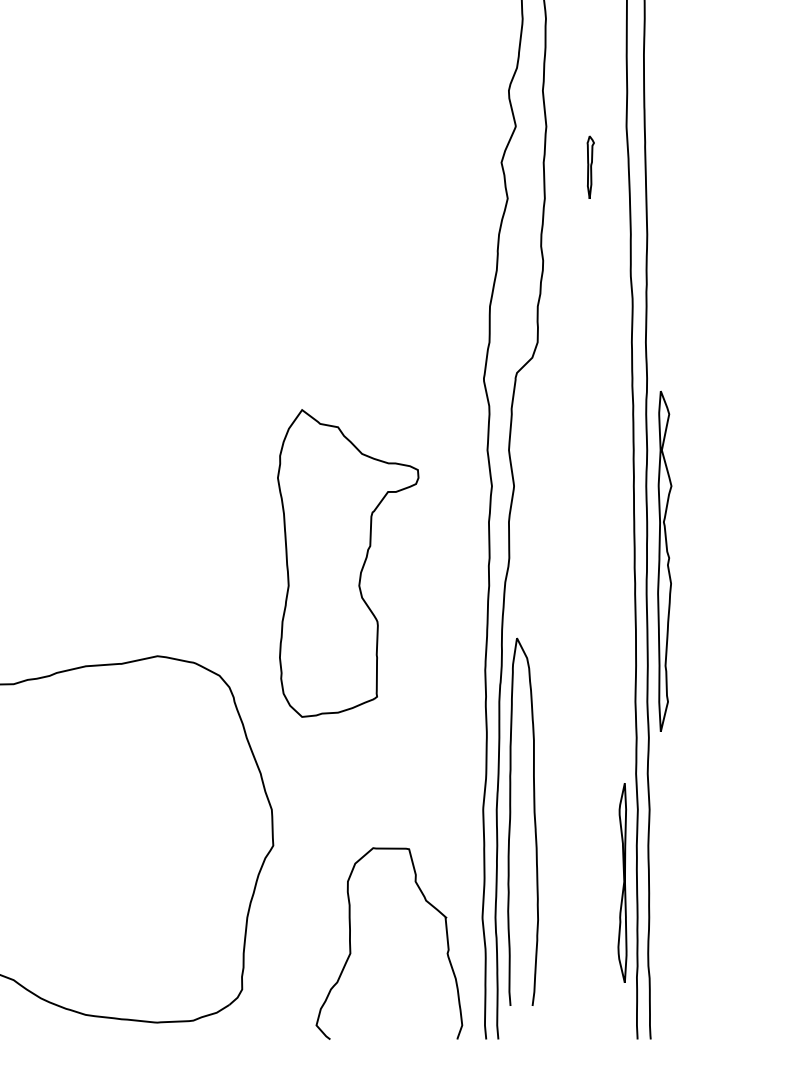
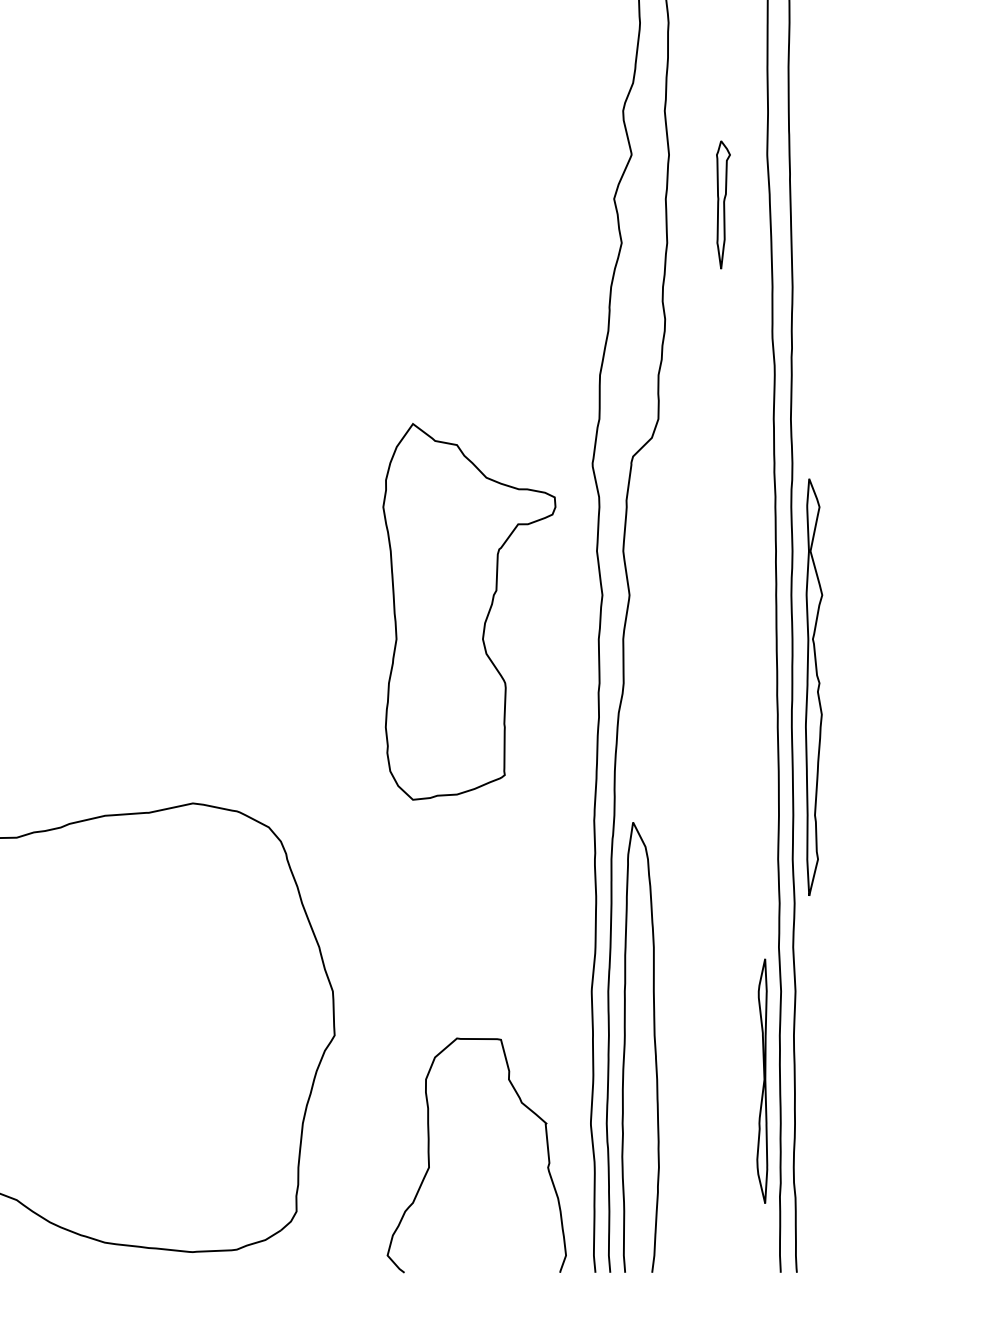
part: (590, 167) -> (723, 204), size x1.67
part: (348, 563) -> (469, 611), moved
curve: (534, 822) -> (654, 1047), moved

